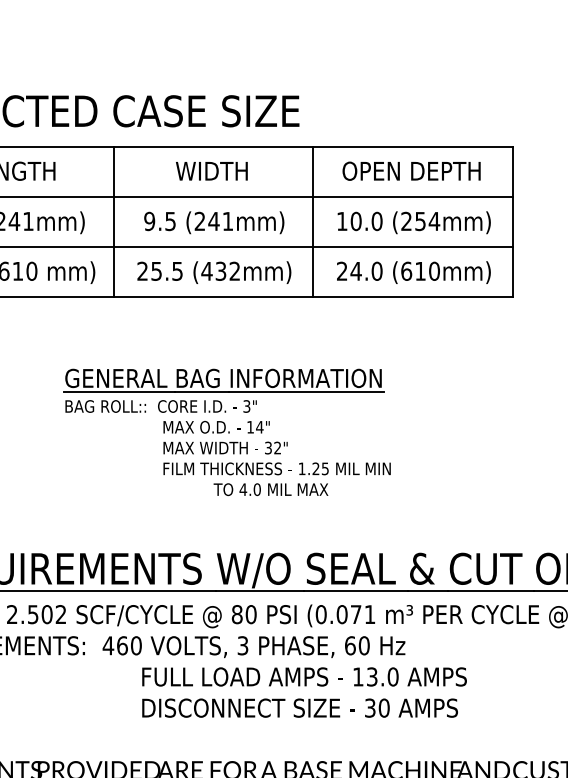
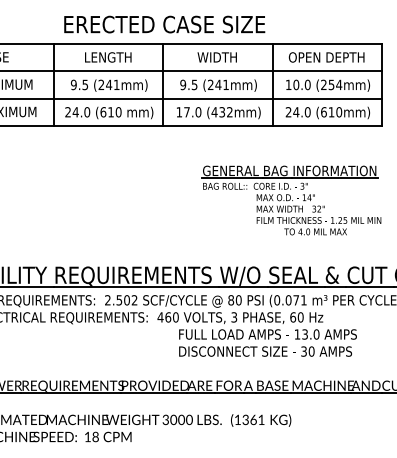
text: (159, 271) -> (188, 112), 25.5 -> 17.0
part: (226, 432) -> (291, 200), moved

